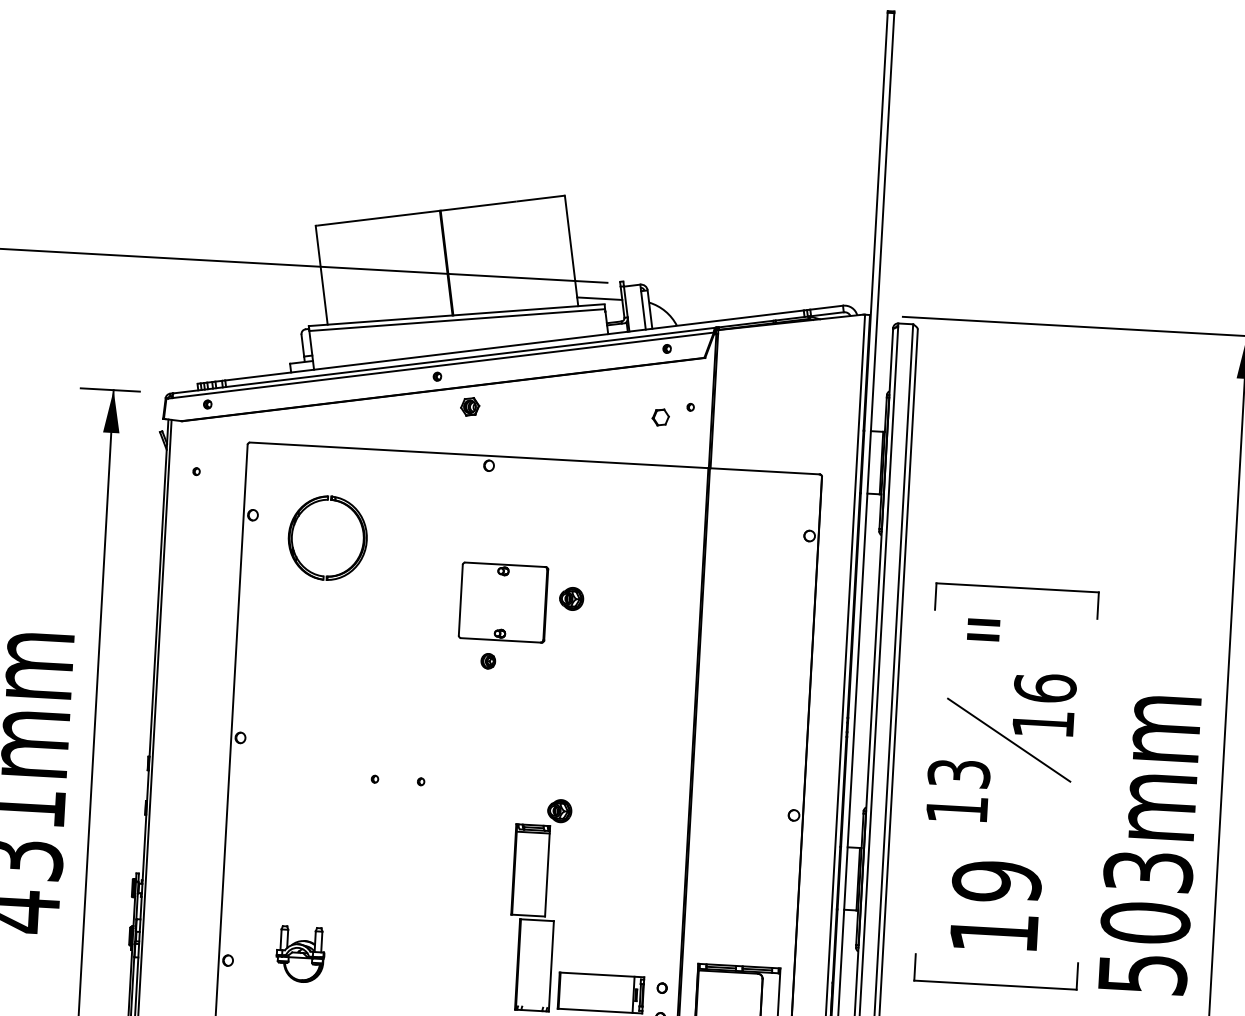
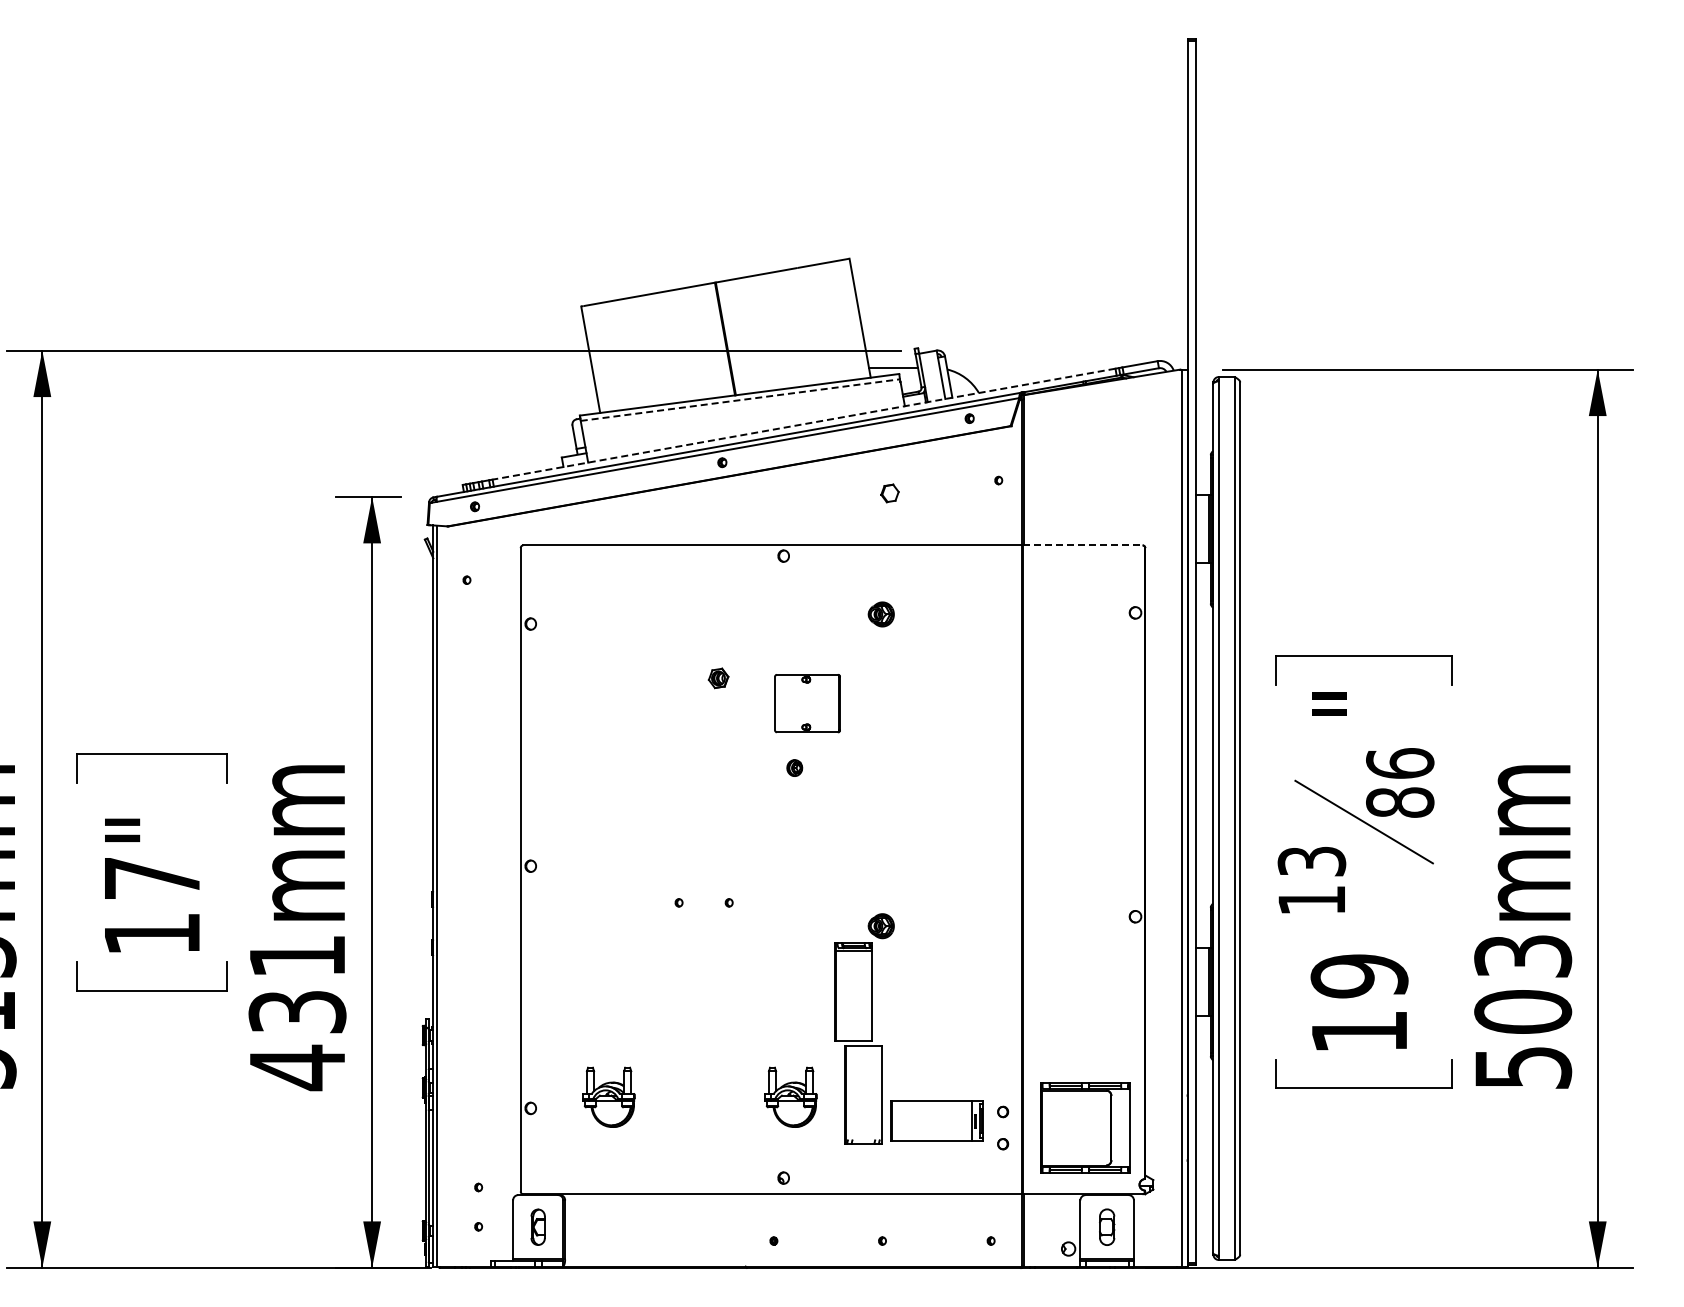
line: (457, 320) -> (740, 400), solid -> dashed
line: (514, 345) -> (803, 424), solid -> dashed
part: (470, 406) -> (718, 678), moved
part: (660, 417) -> (889, 493), moved
line: (764, 471) -> (1082, 545), solid -> dashed
part: (362, 533) -> (650, 637), removed
part: (570, 598) -> (880, 614), moved
part: (503, 602) -> (807, 703), size x0.7
text: (1043, 724) -> (1400, 802), 16 -> 86
part: (467, 963) -> (790, 1096), added

